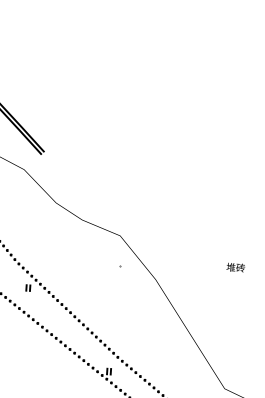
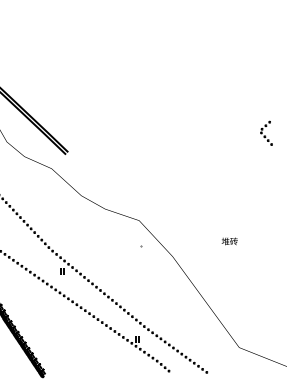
text: (235, 267) -> (229, 241), moved

